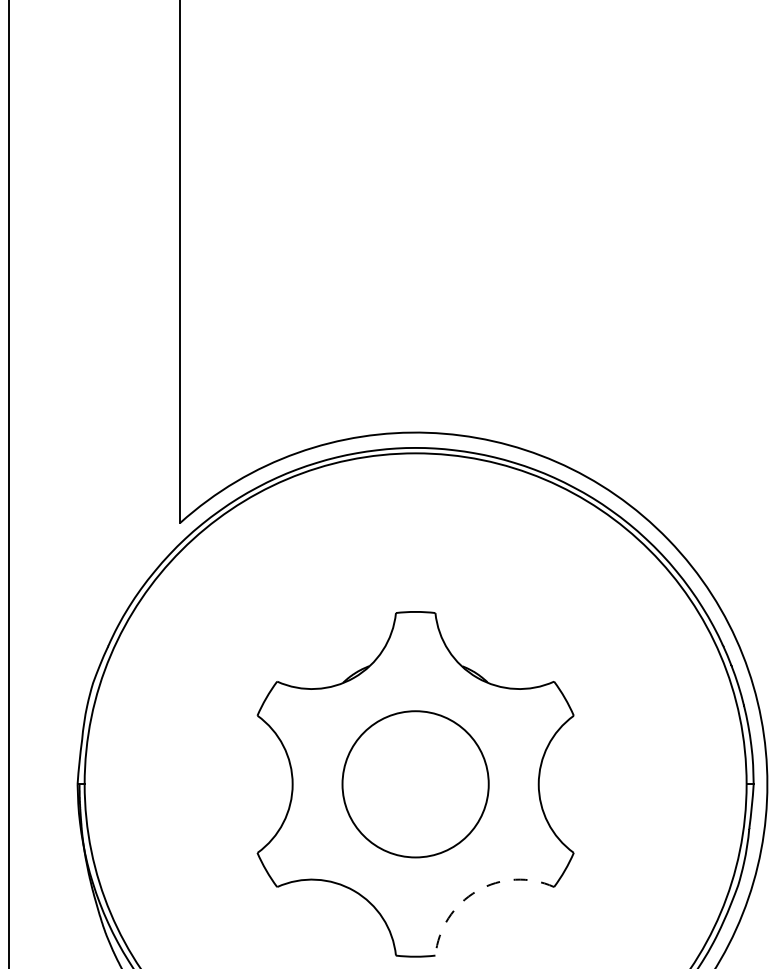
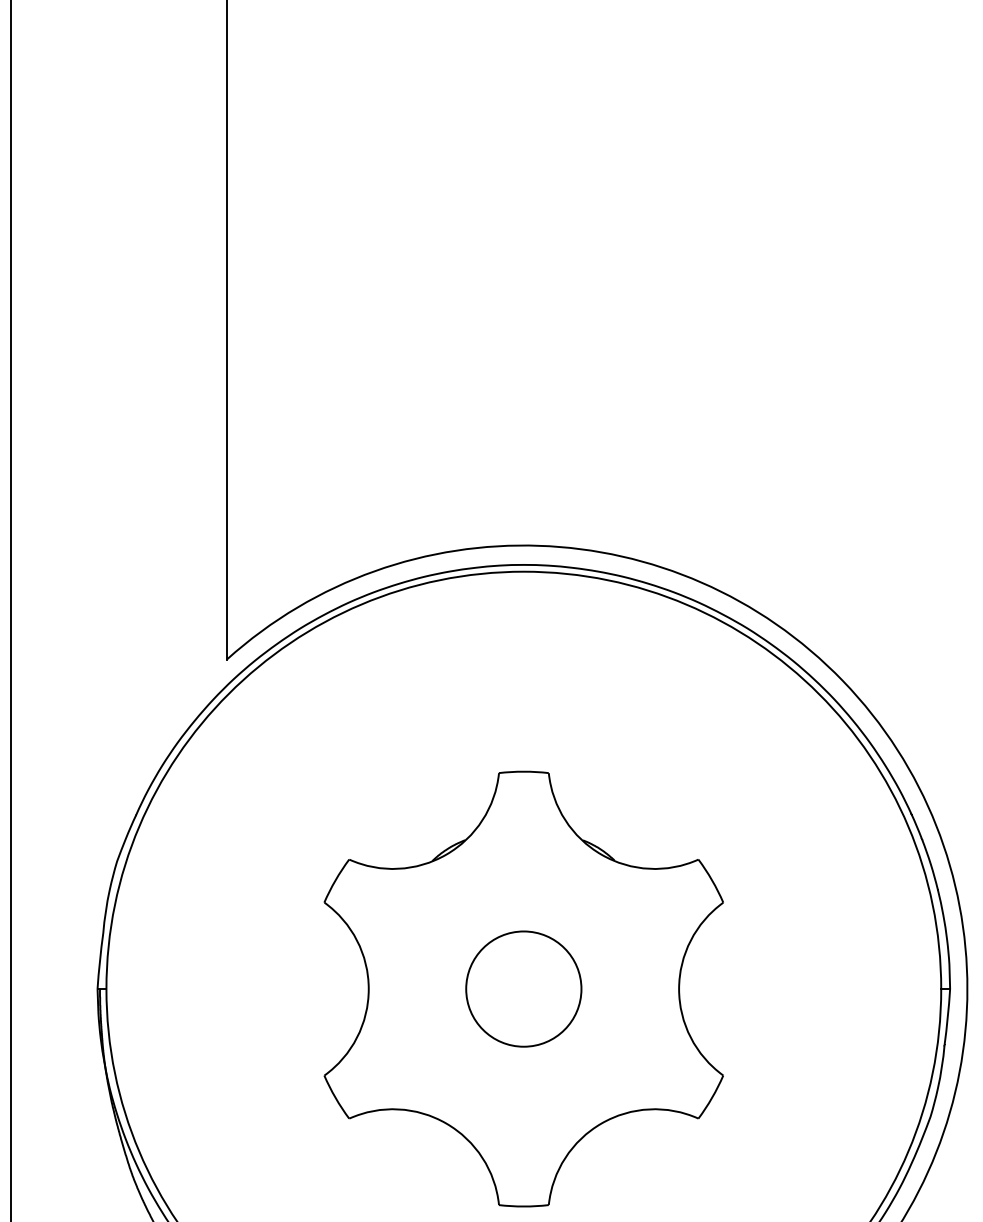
circle: (415, 783) -> (523, 988), size x0.62
arc: (477, 890) -> (601, 1123), dashed -> solid

